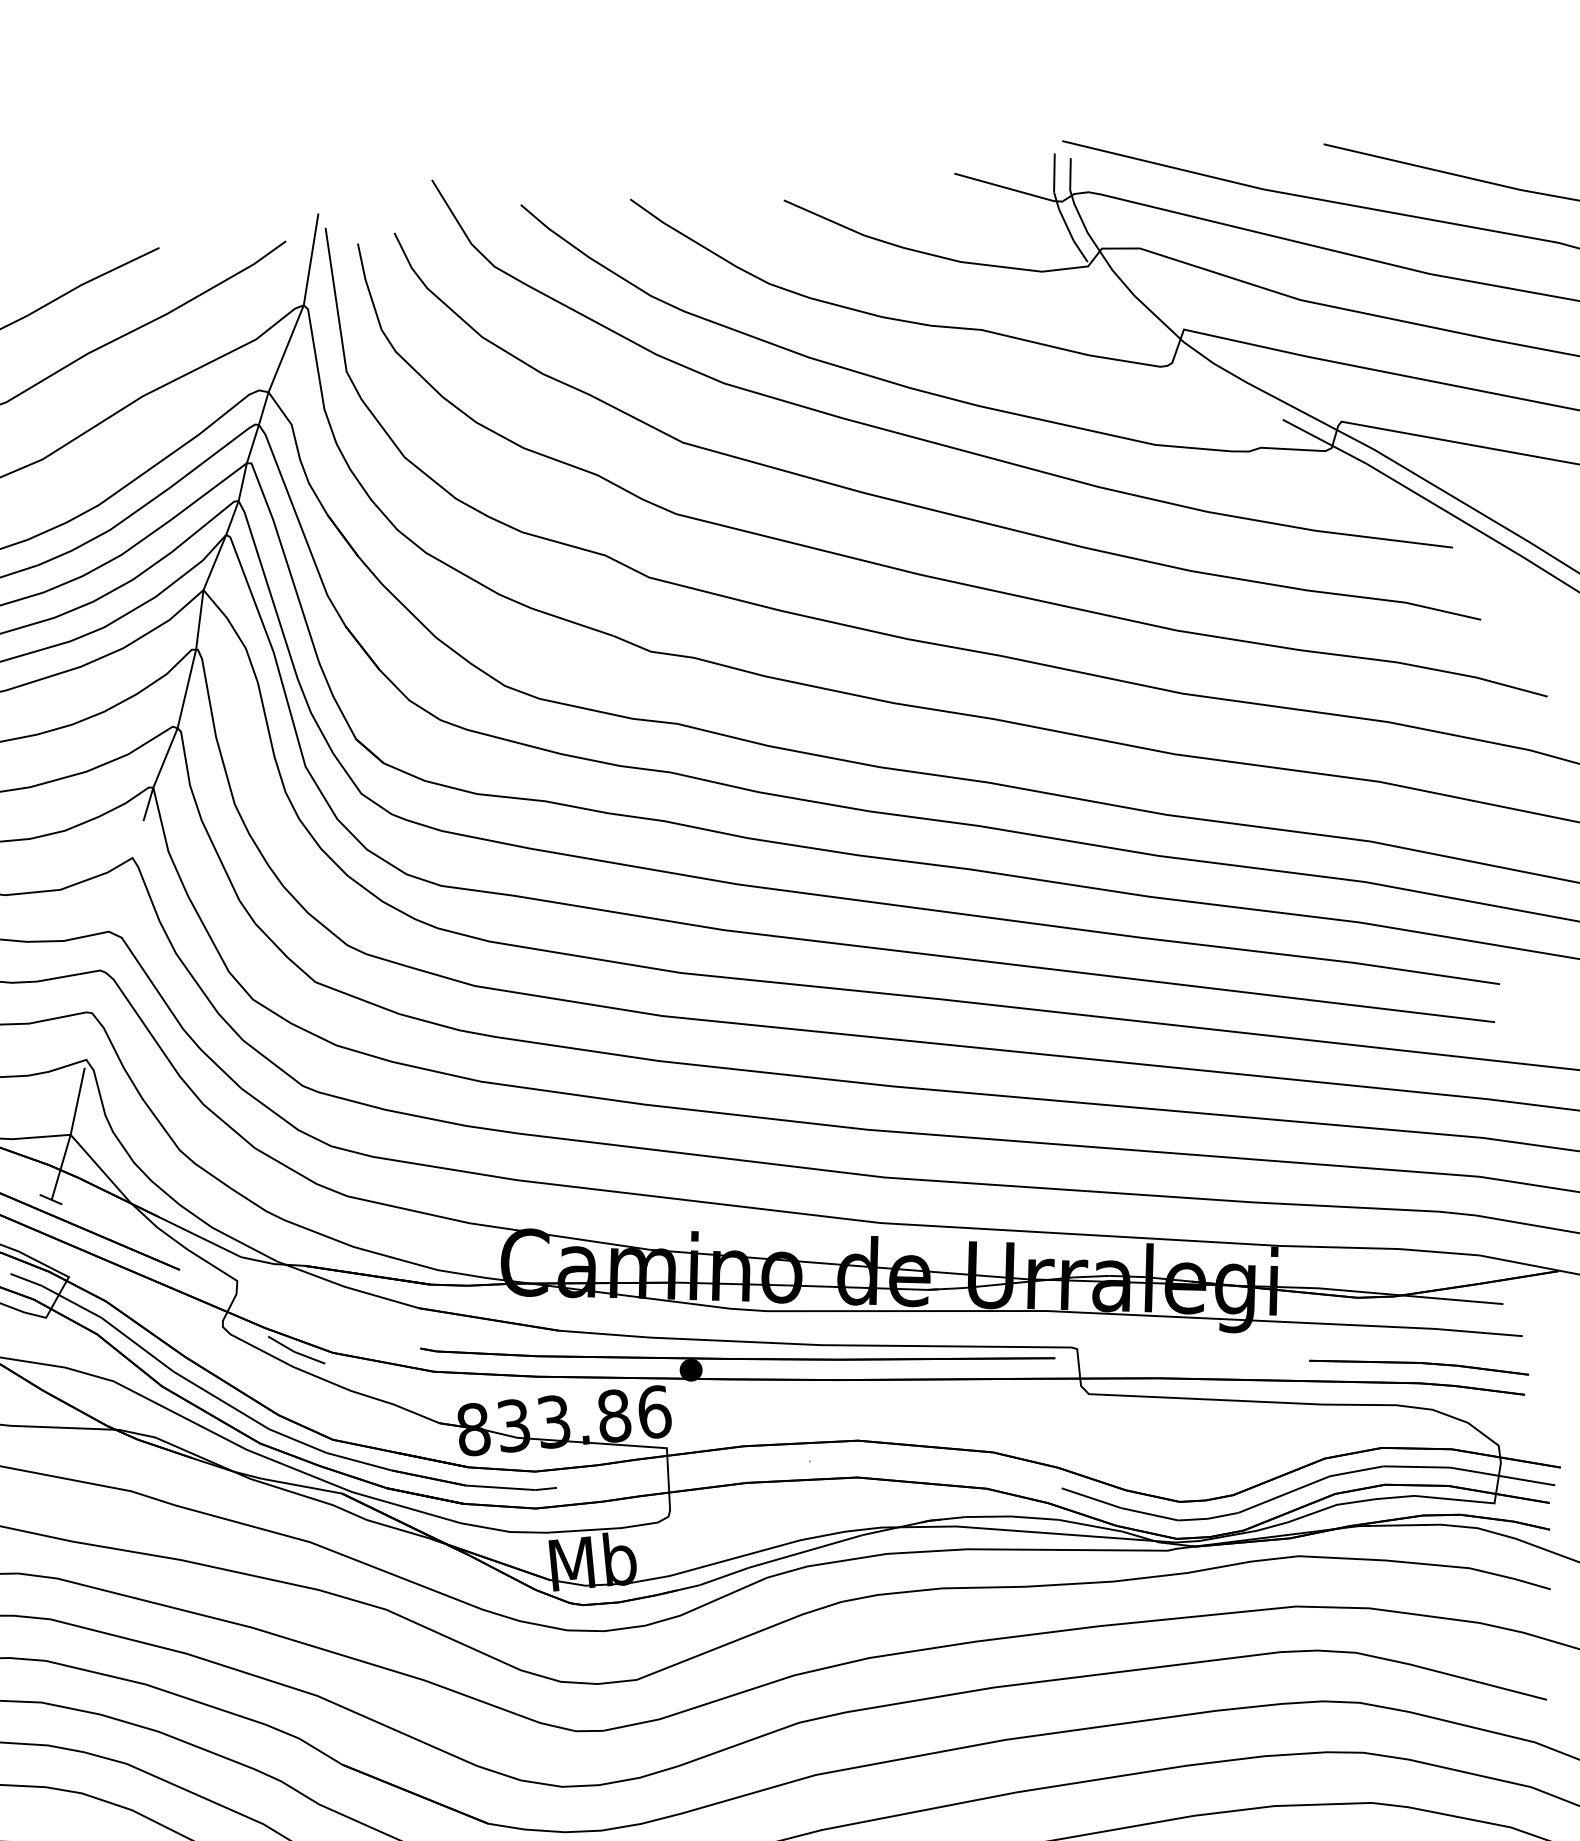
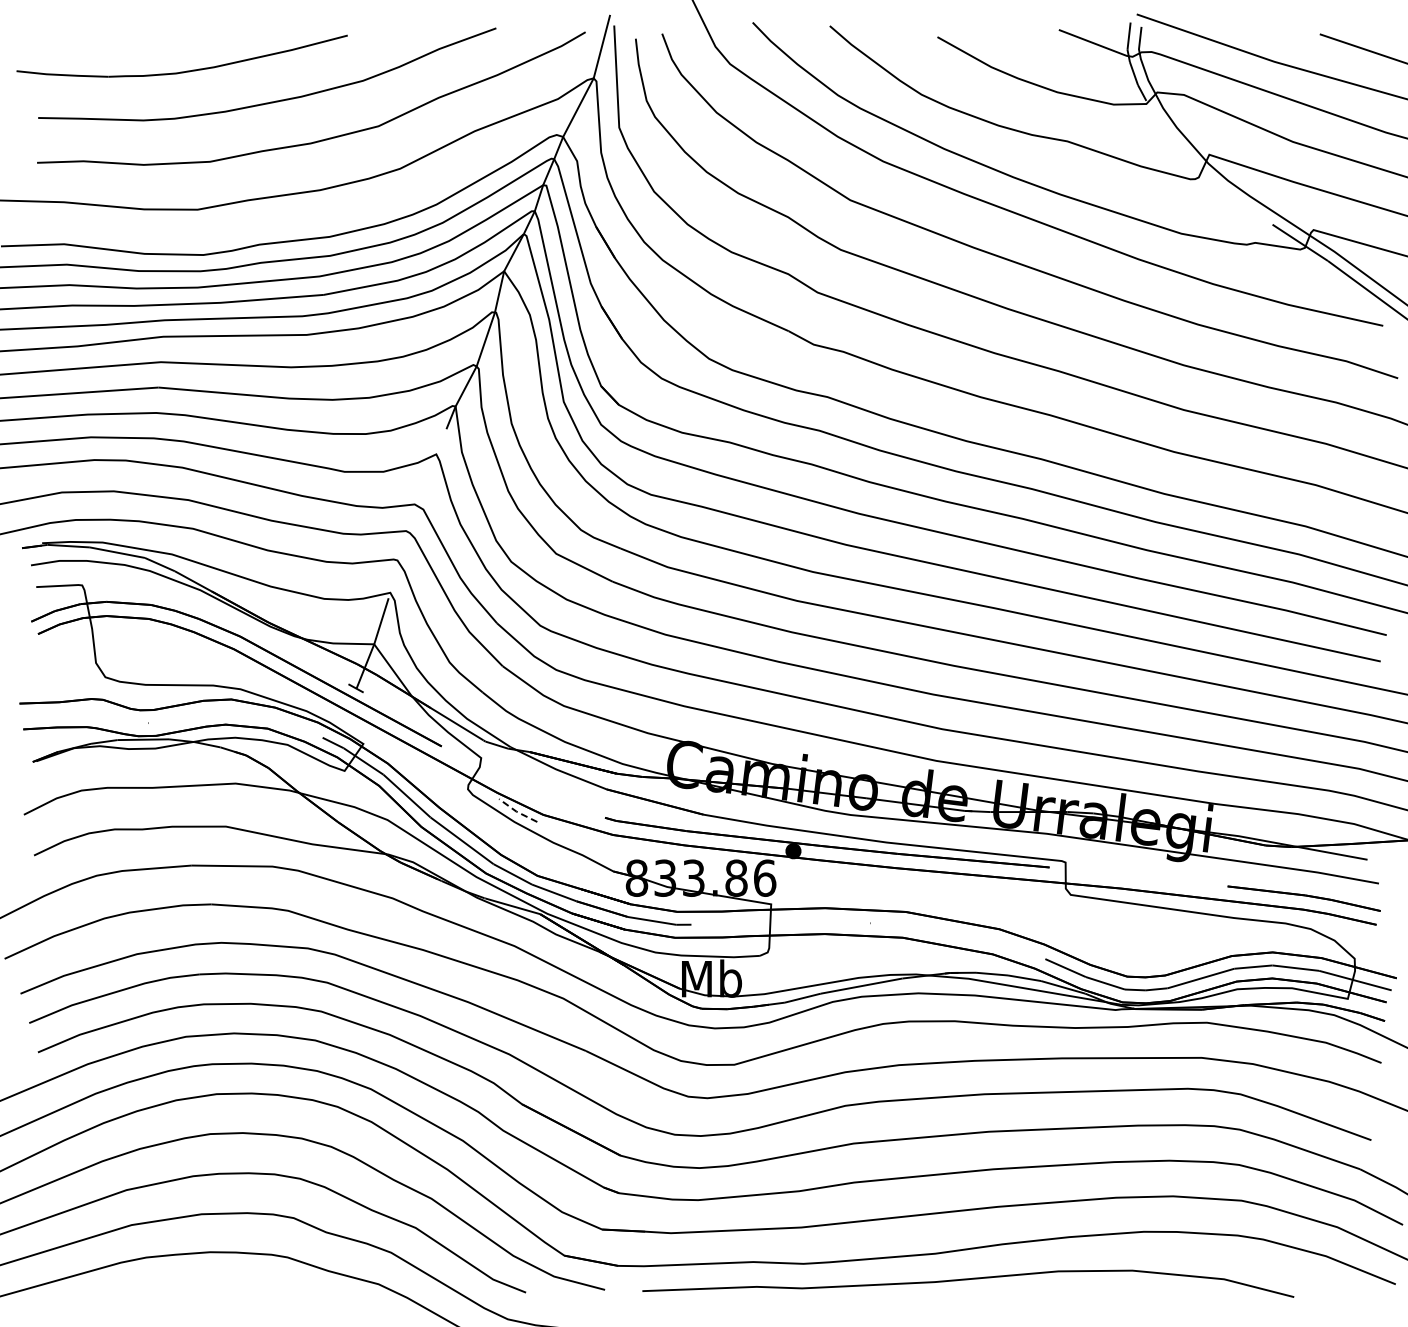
line: (294, 1351) -> (516, 811), solid -> dashed

